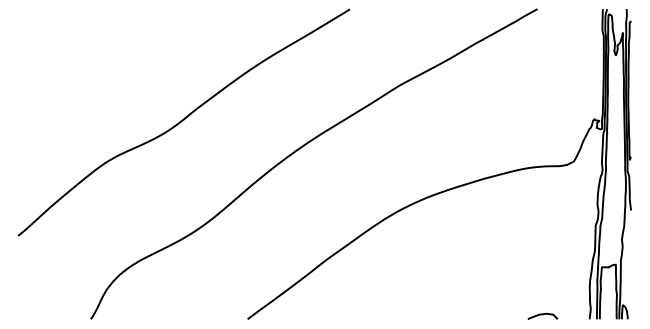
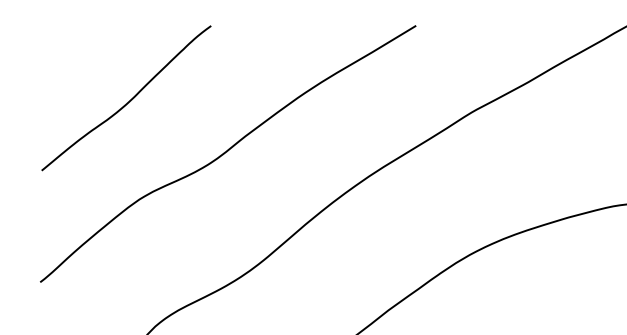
curve: (96, 75) -> (129, 100), added

